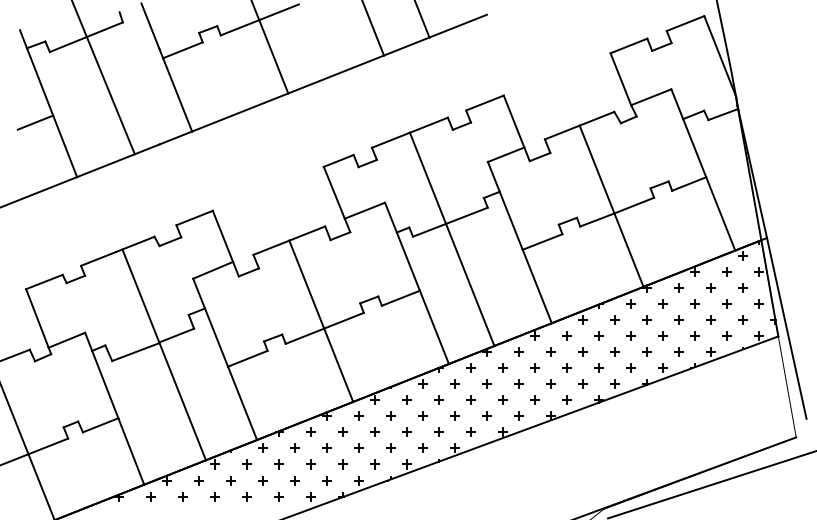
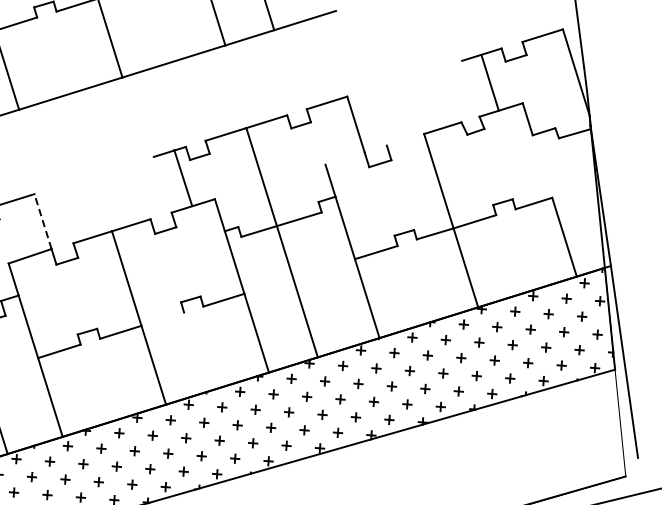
line: (620, 79) -> (489, 83), moved
line: (561, 132) -> (404, 139), removed
line: (694, 148) -> (542, 166), removed
line: (505, 154) -> (344, 158), removed
line: (333, 192) -> (182, 177), moved
line: (222, 235) -> (42, 220), solid -> dashed
line: (343, 320) -> (162, 318), removed

